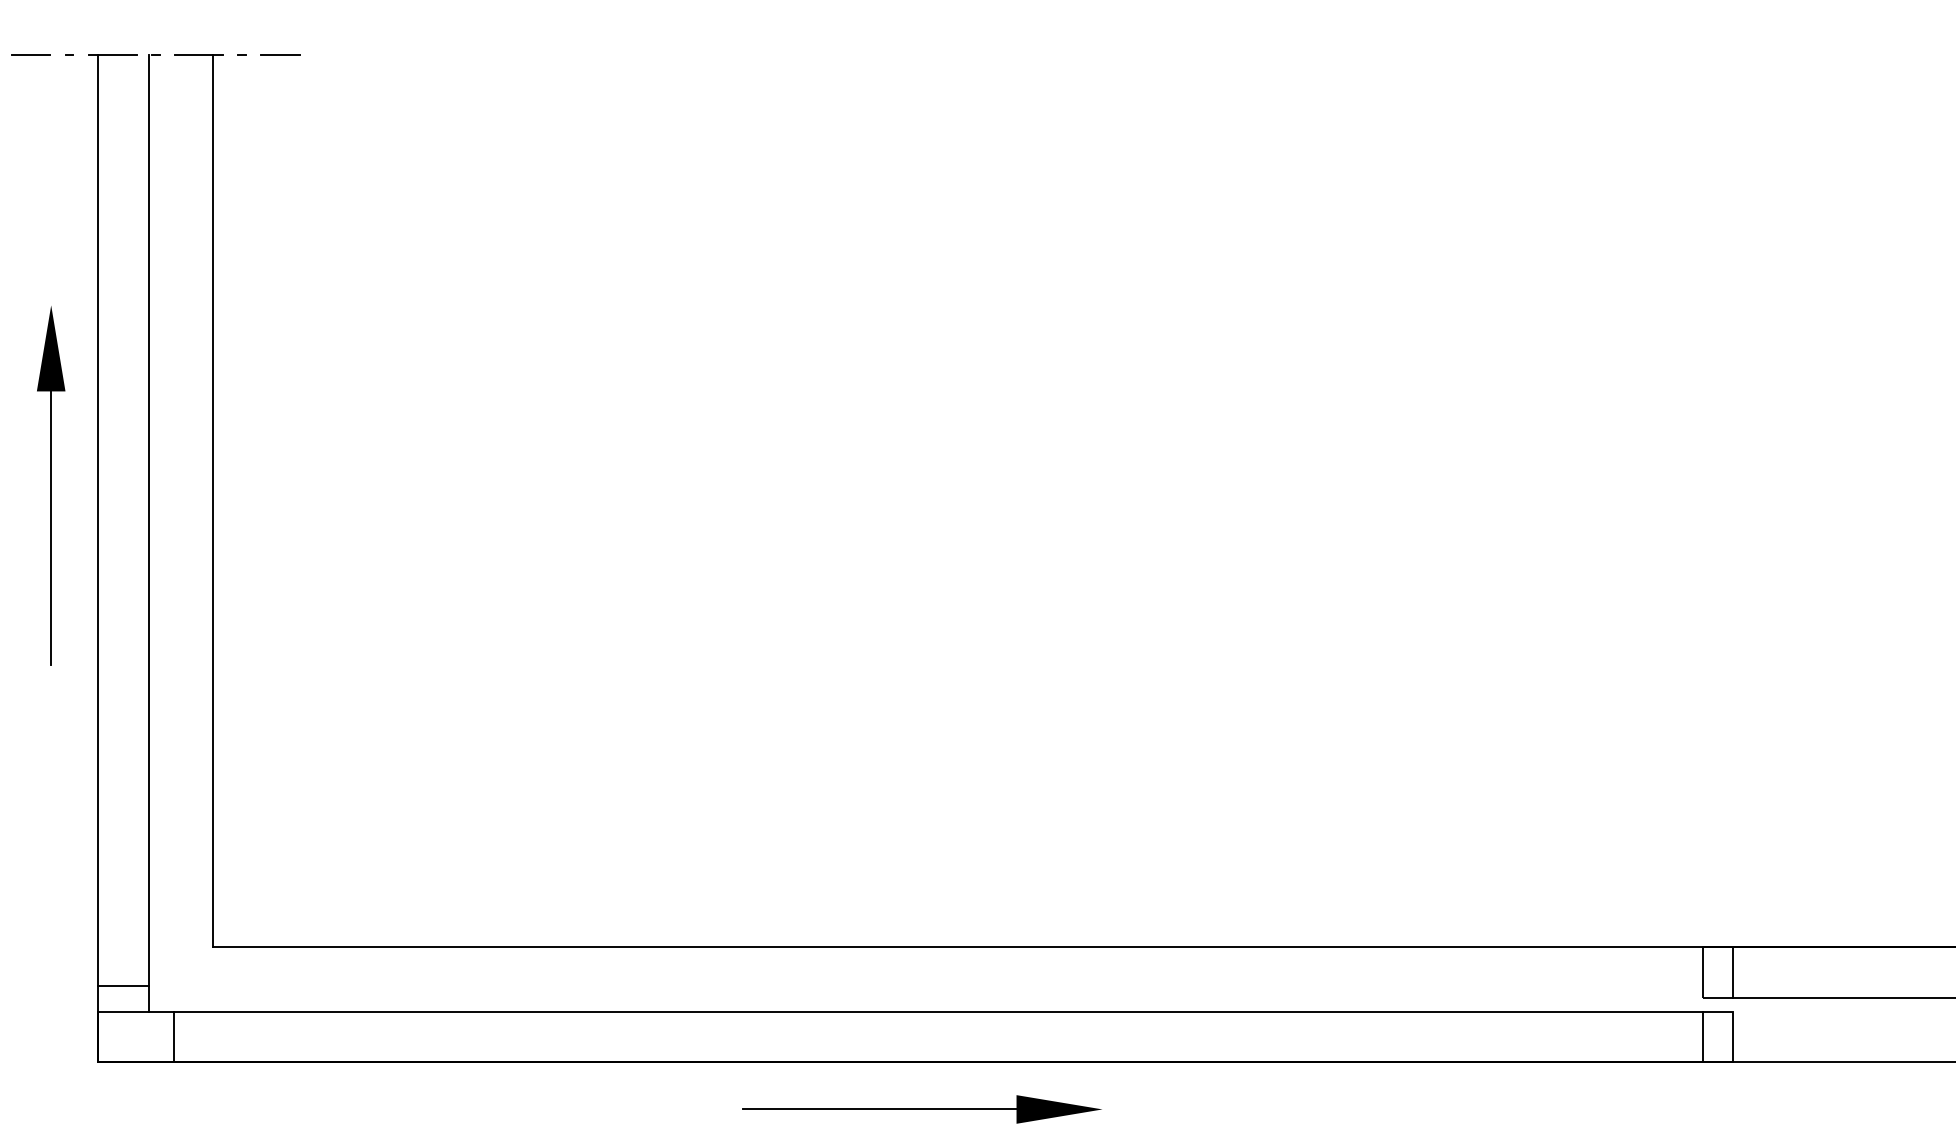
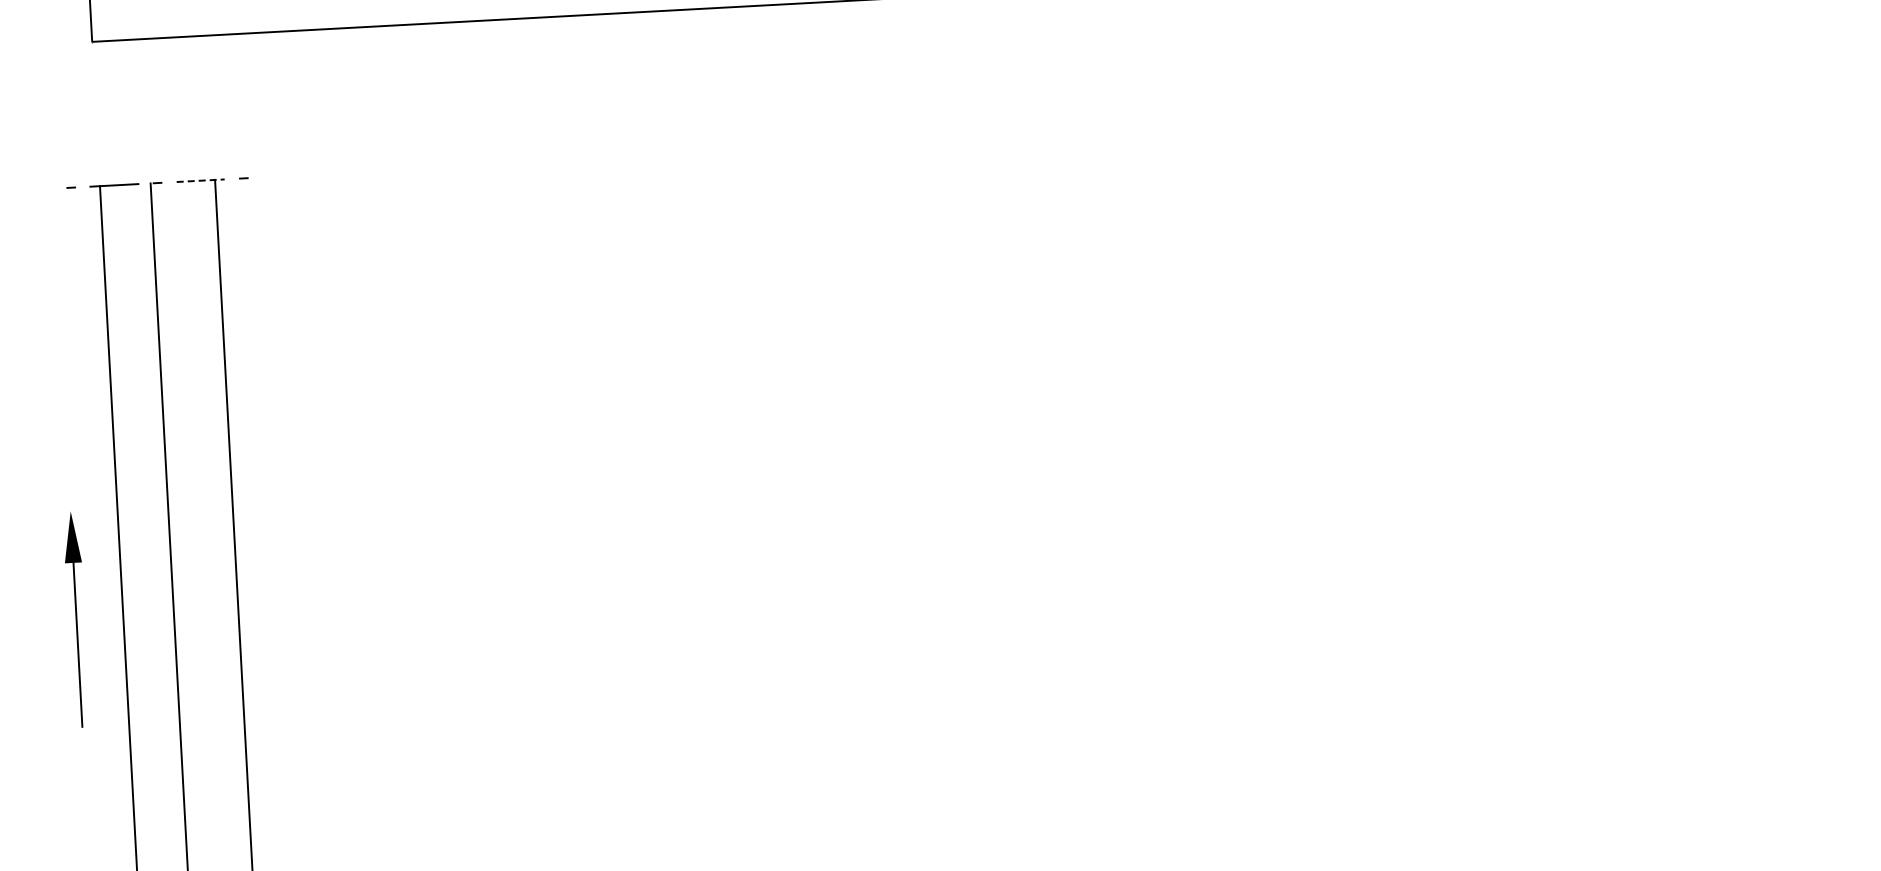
line: (30, 54) -> (32, 189), removed
line: (199, 54) -> (201, 180), solid -> dashed
line: (280, 54) -> (282, 176), removed
part: (51, 485) -> (76, 619), size x0.6

